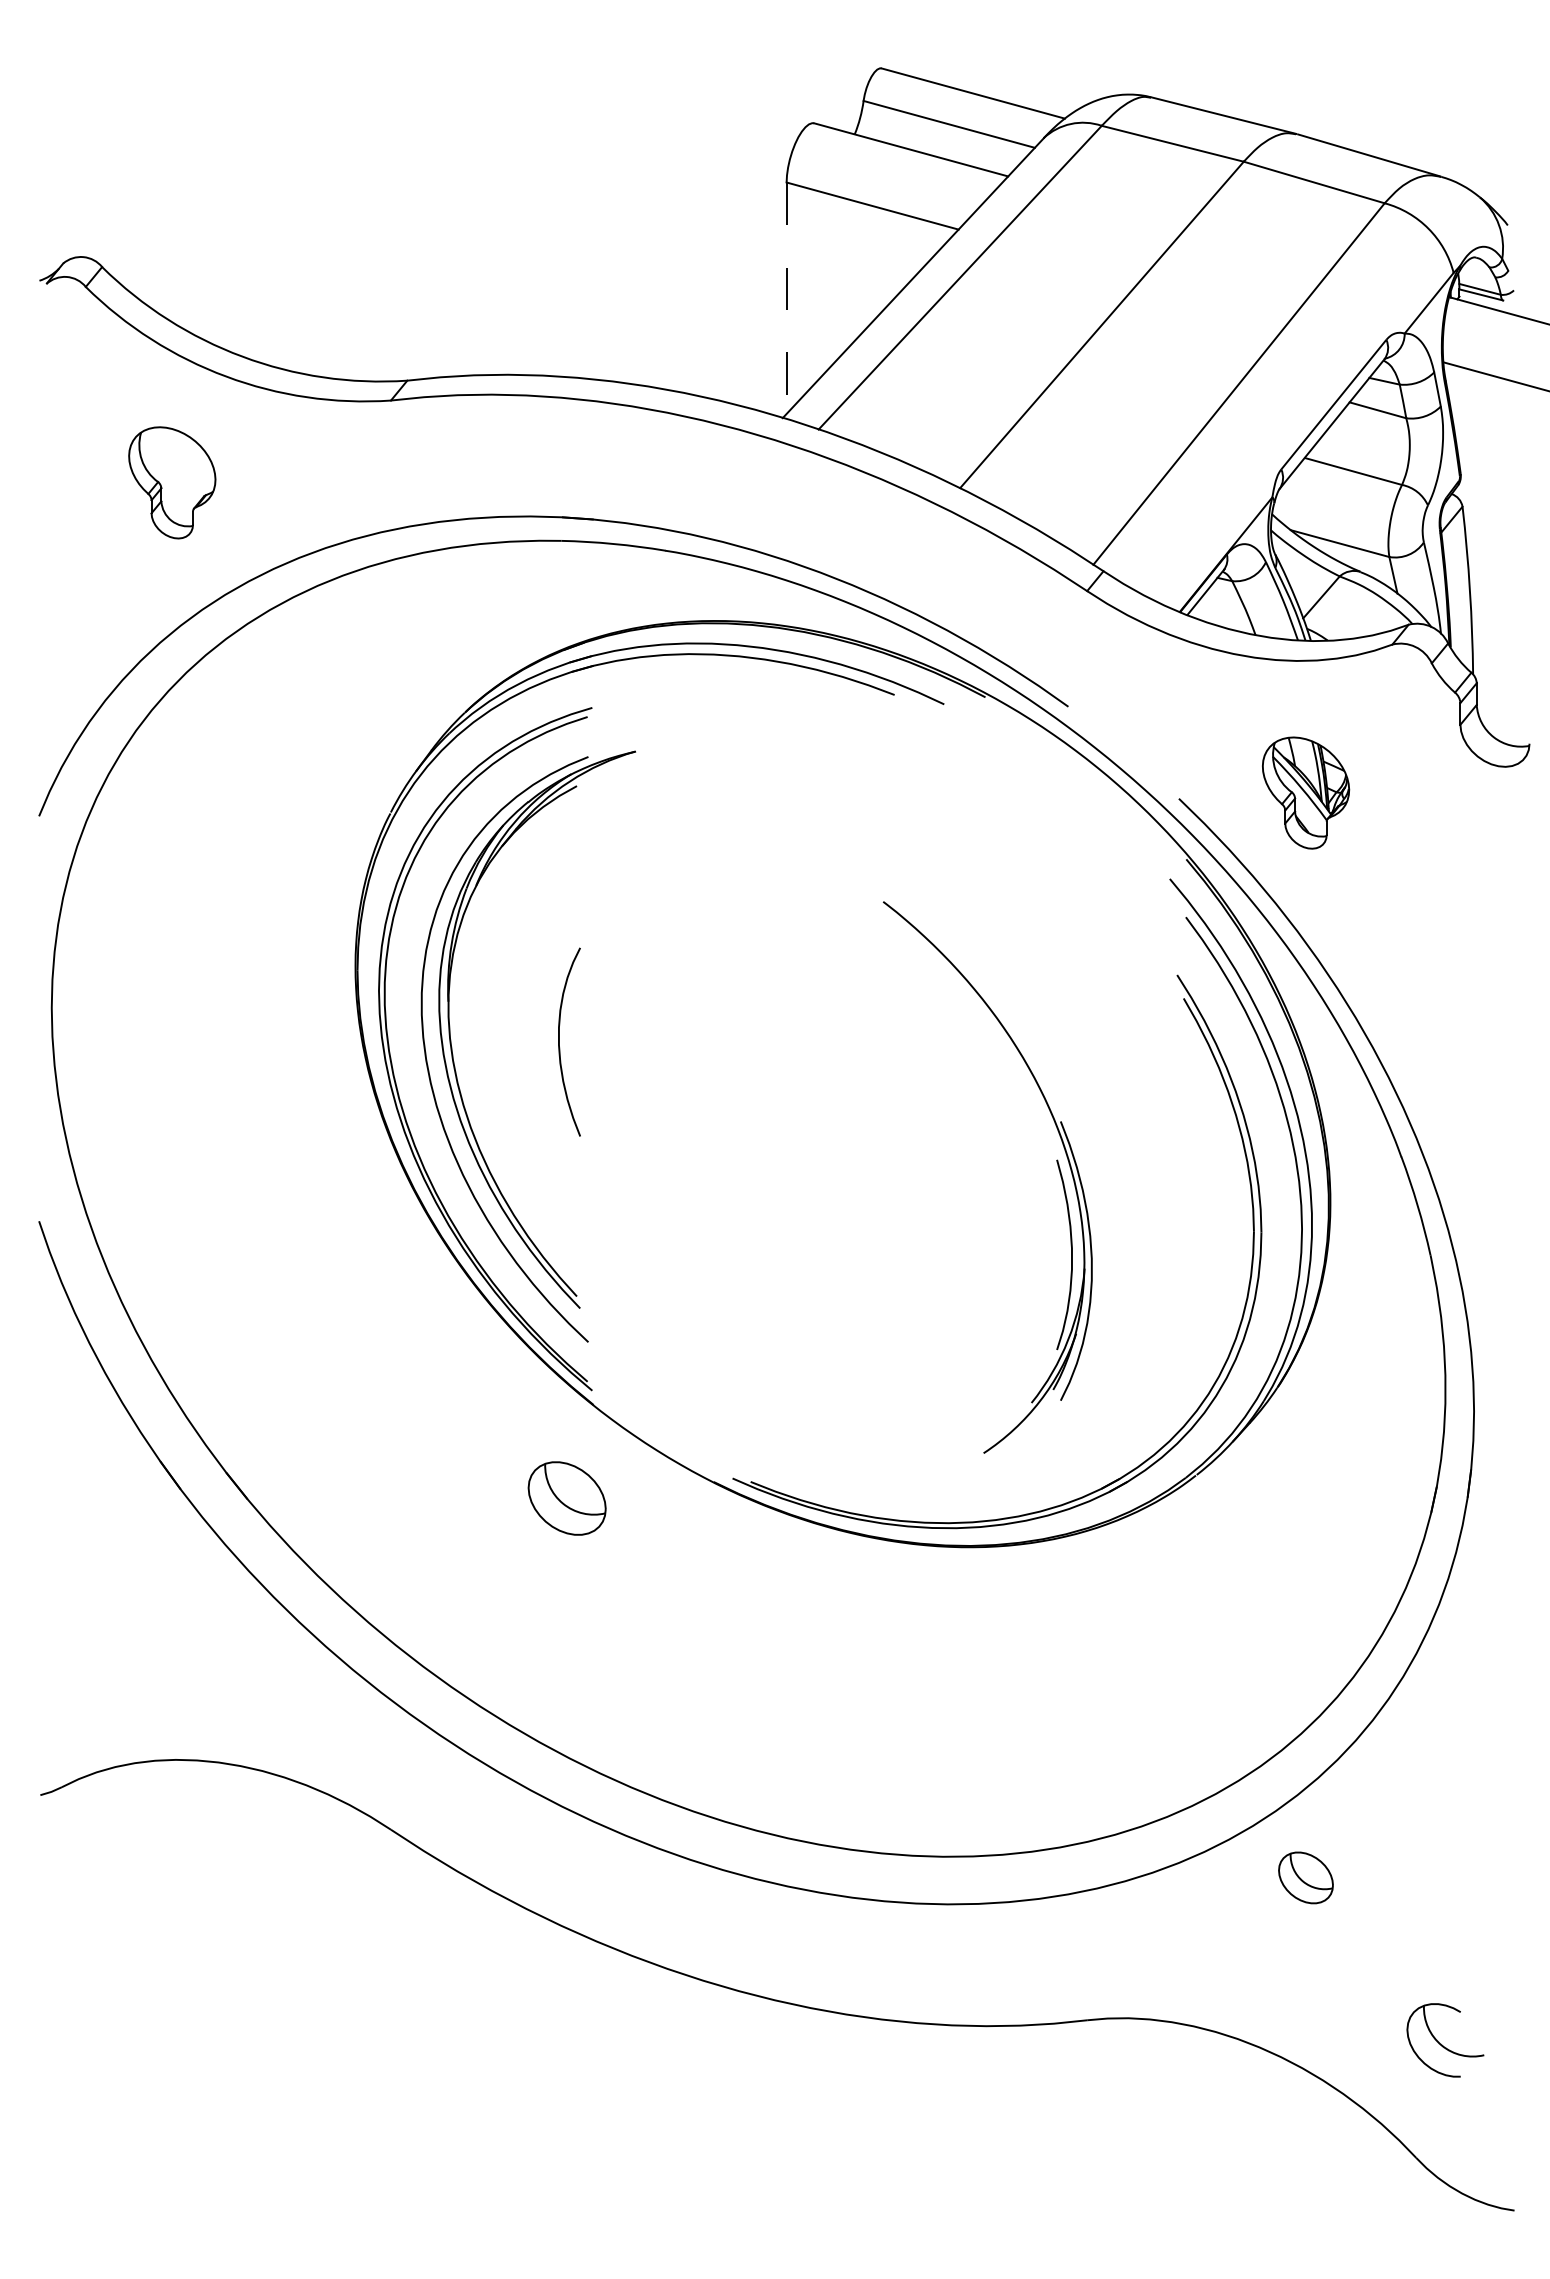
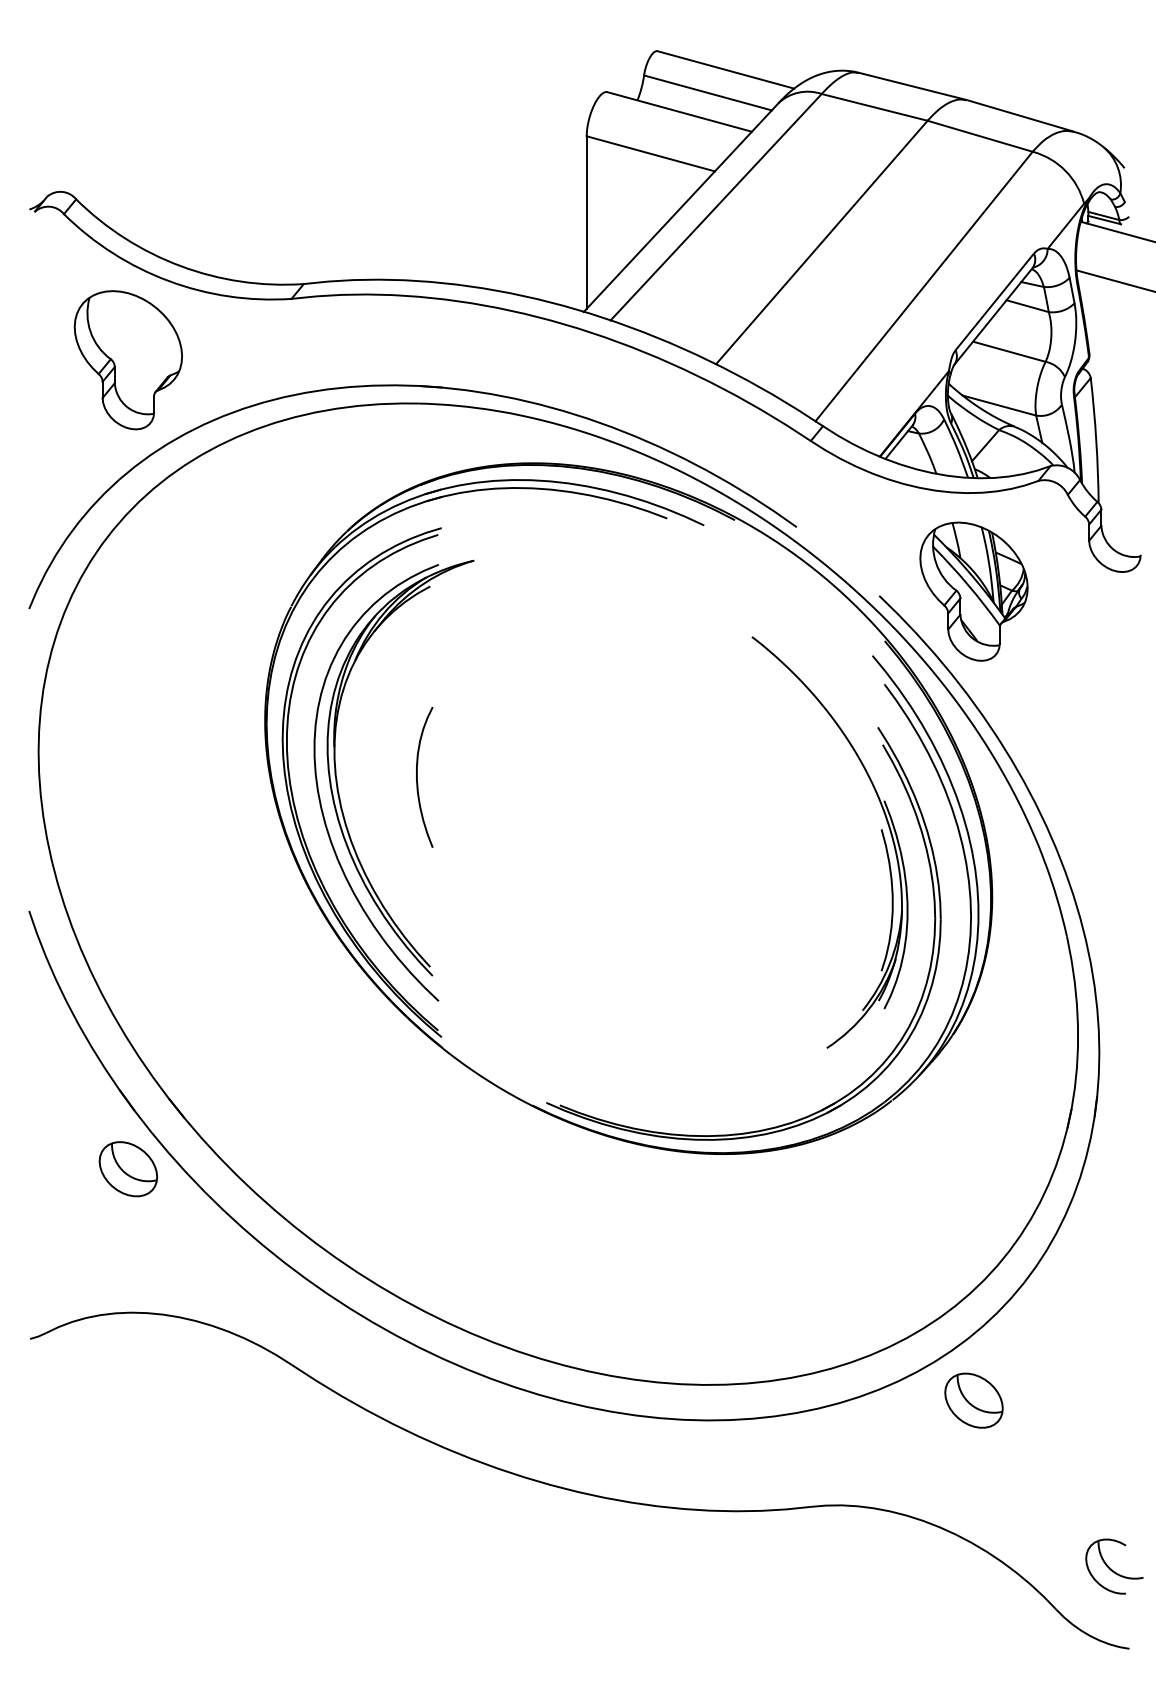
line: (786, 298) -> (586, 222), dashed -> solid
part: (172, 482) -> (128, 360), size x1.67
part: (1305, 792) -> (973, 591), size x1.67
part: (1056, 1162) -> (881, 831), moved
part: (566, 1498) -> (127, 1169), moved
part: (1305, 1877) -> (973, 1400), size x1.43
part: (1445, 2040) -> (1114, 1566), moved

